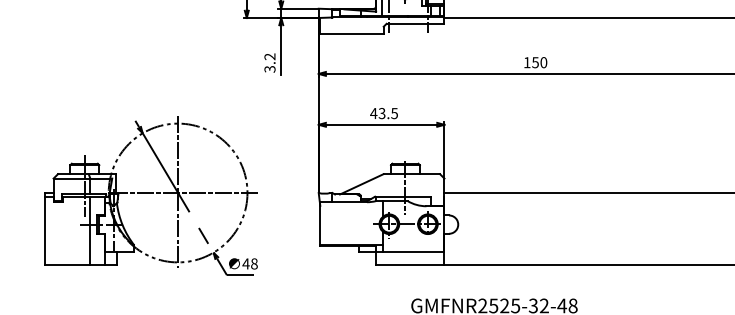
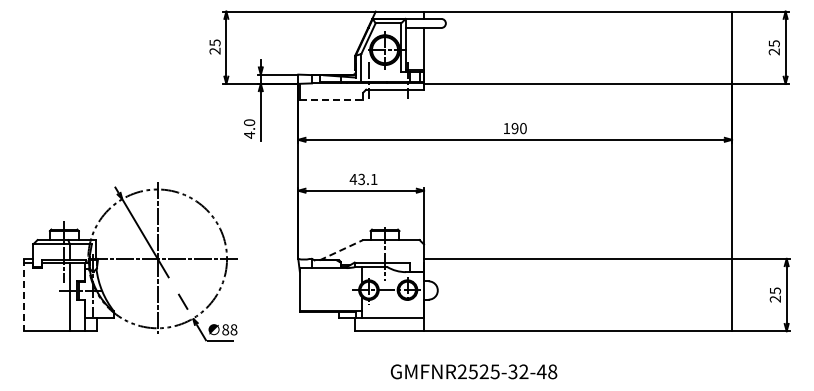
line: (351, 33) -> (331, 99), solid -> dashed
text: (269, 62) -> (249, 128), 3.2 -> 4.0
text: (534, 62) -> (514, 128), 150 -> 190
text: (393, 113) -> (373, 179), 43.5 -> 43.1
line: (361, 184) -> (341, 250), solid -> dashed
line: (44, 229) -> (24, 295), solid -> dashed
text: (245, 263) -> (225, 329), 48 -> 88

